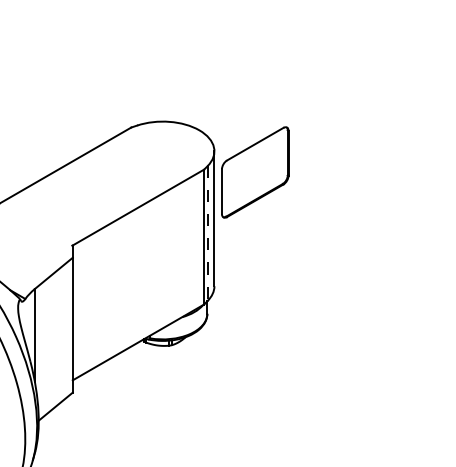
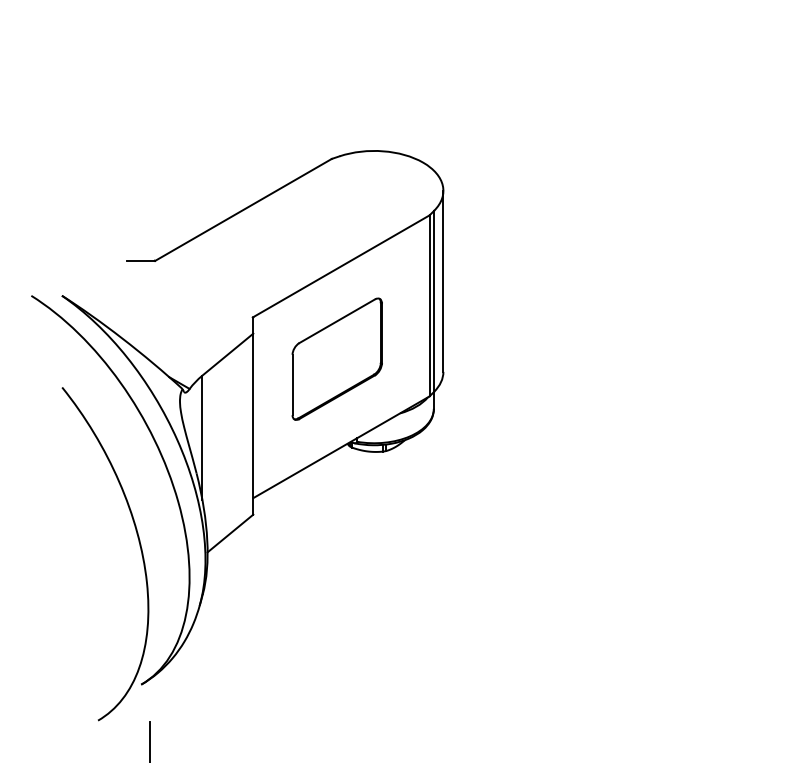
part: (254, 171) -> (336, 358), moved
line: (207, 233) -> (434, 301), dashed -> solid

